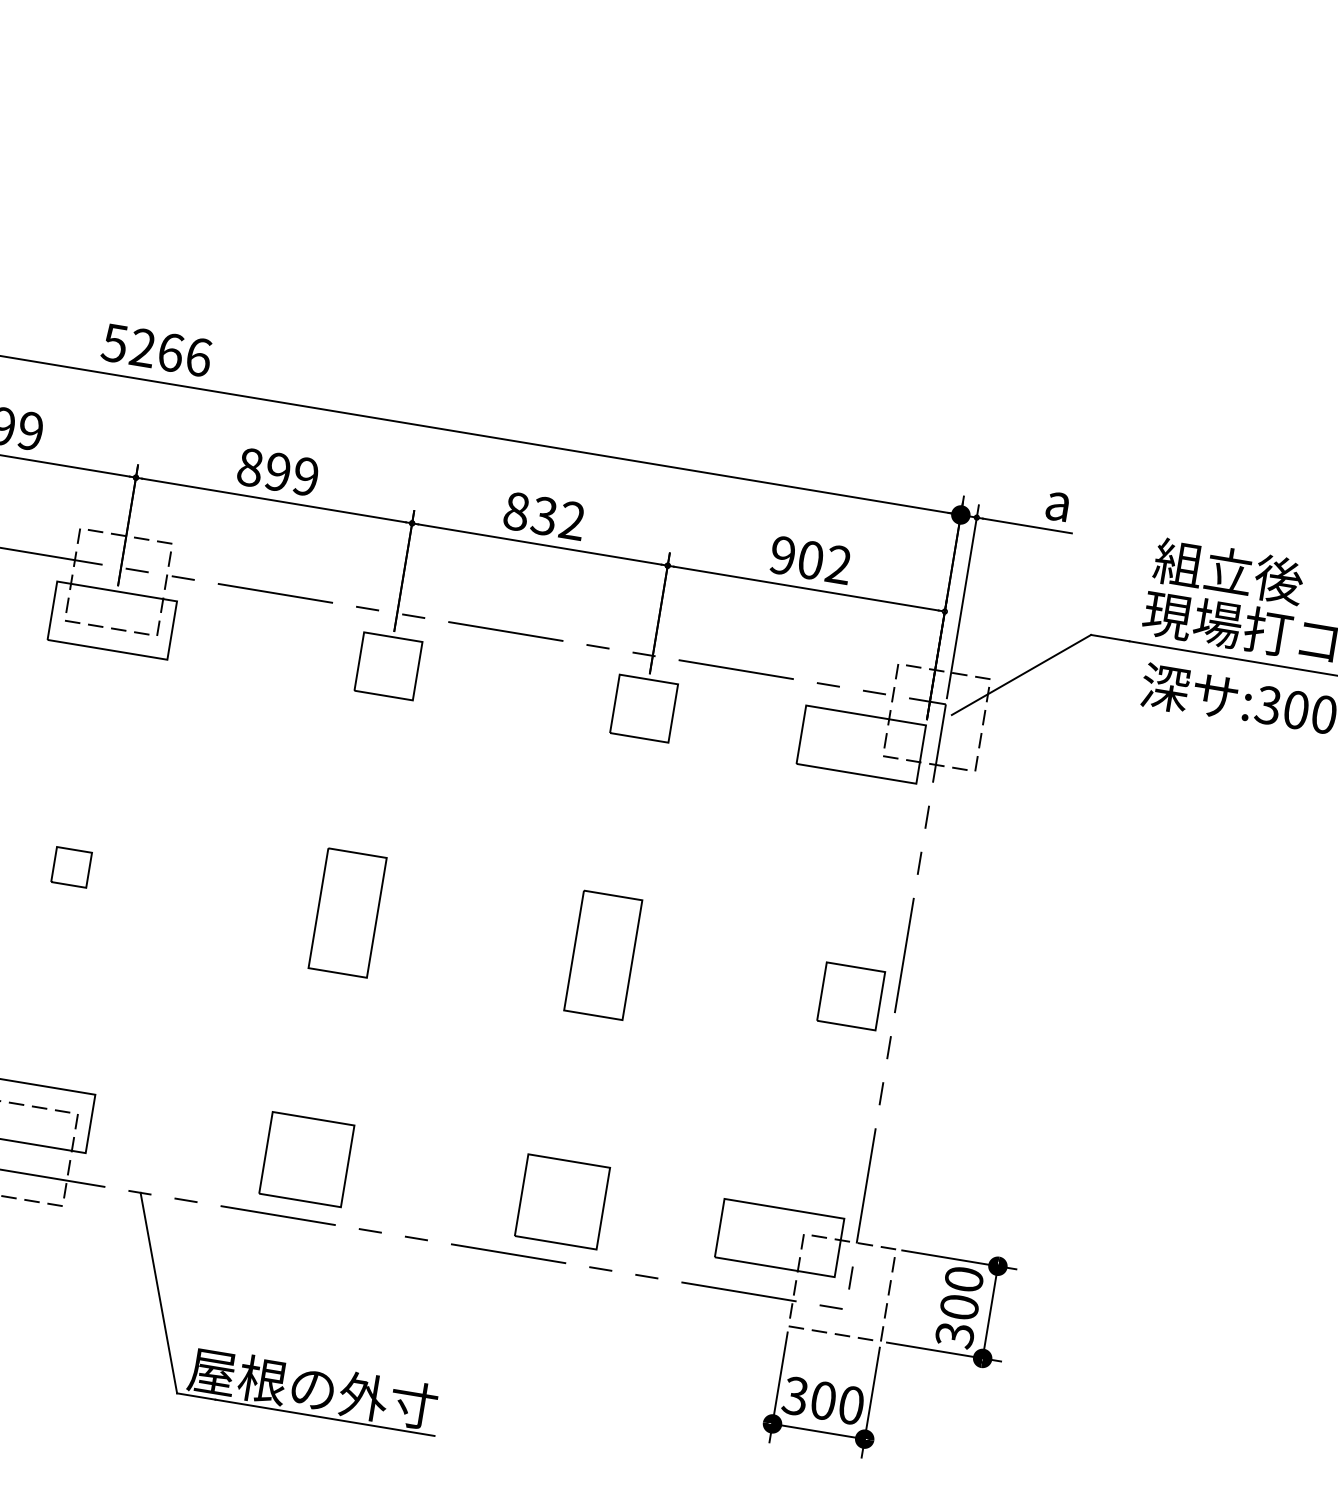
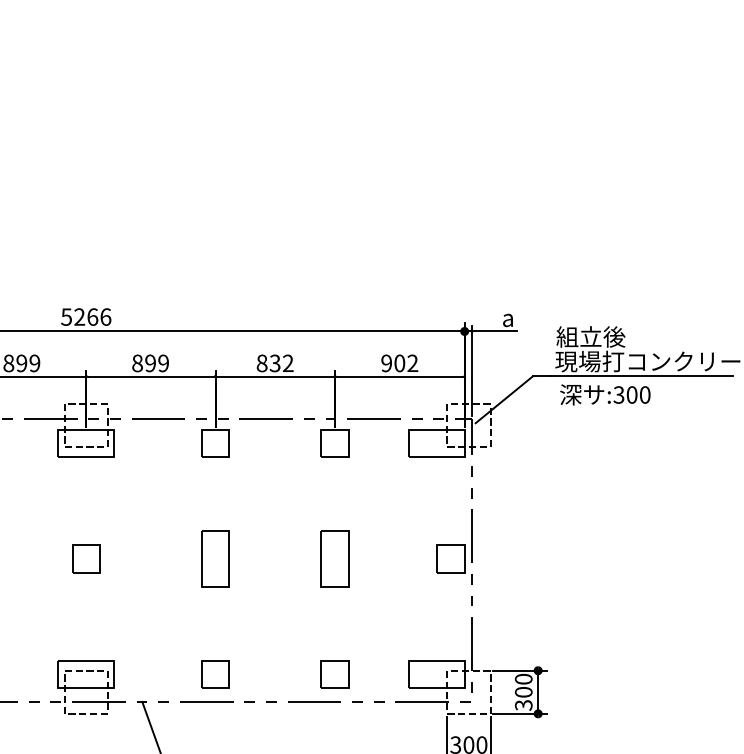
part: (72, 866) -> (86, 558), size x1.67
part: (306, 1160) -> (215, 674), size x0.71
part: (561, 1202) -> (334, 674), size x0.71

